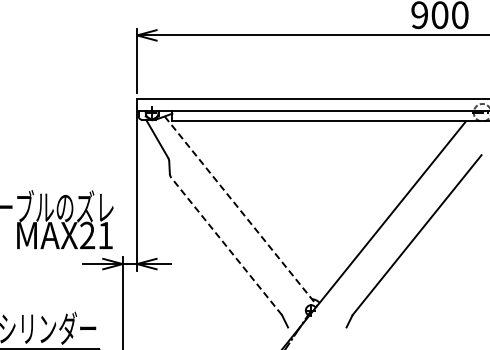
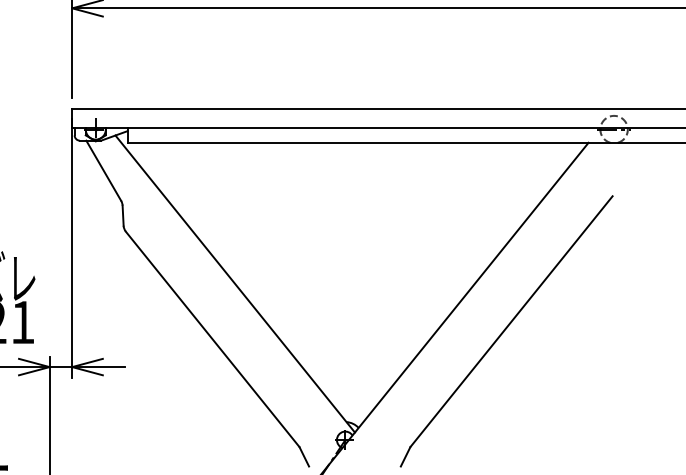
line: (241, 211) -> (236, 284), dashed -> solid
line: (226, 246) -> (212, 339), dashed -> solid

